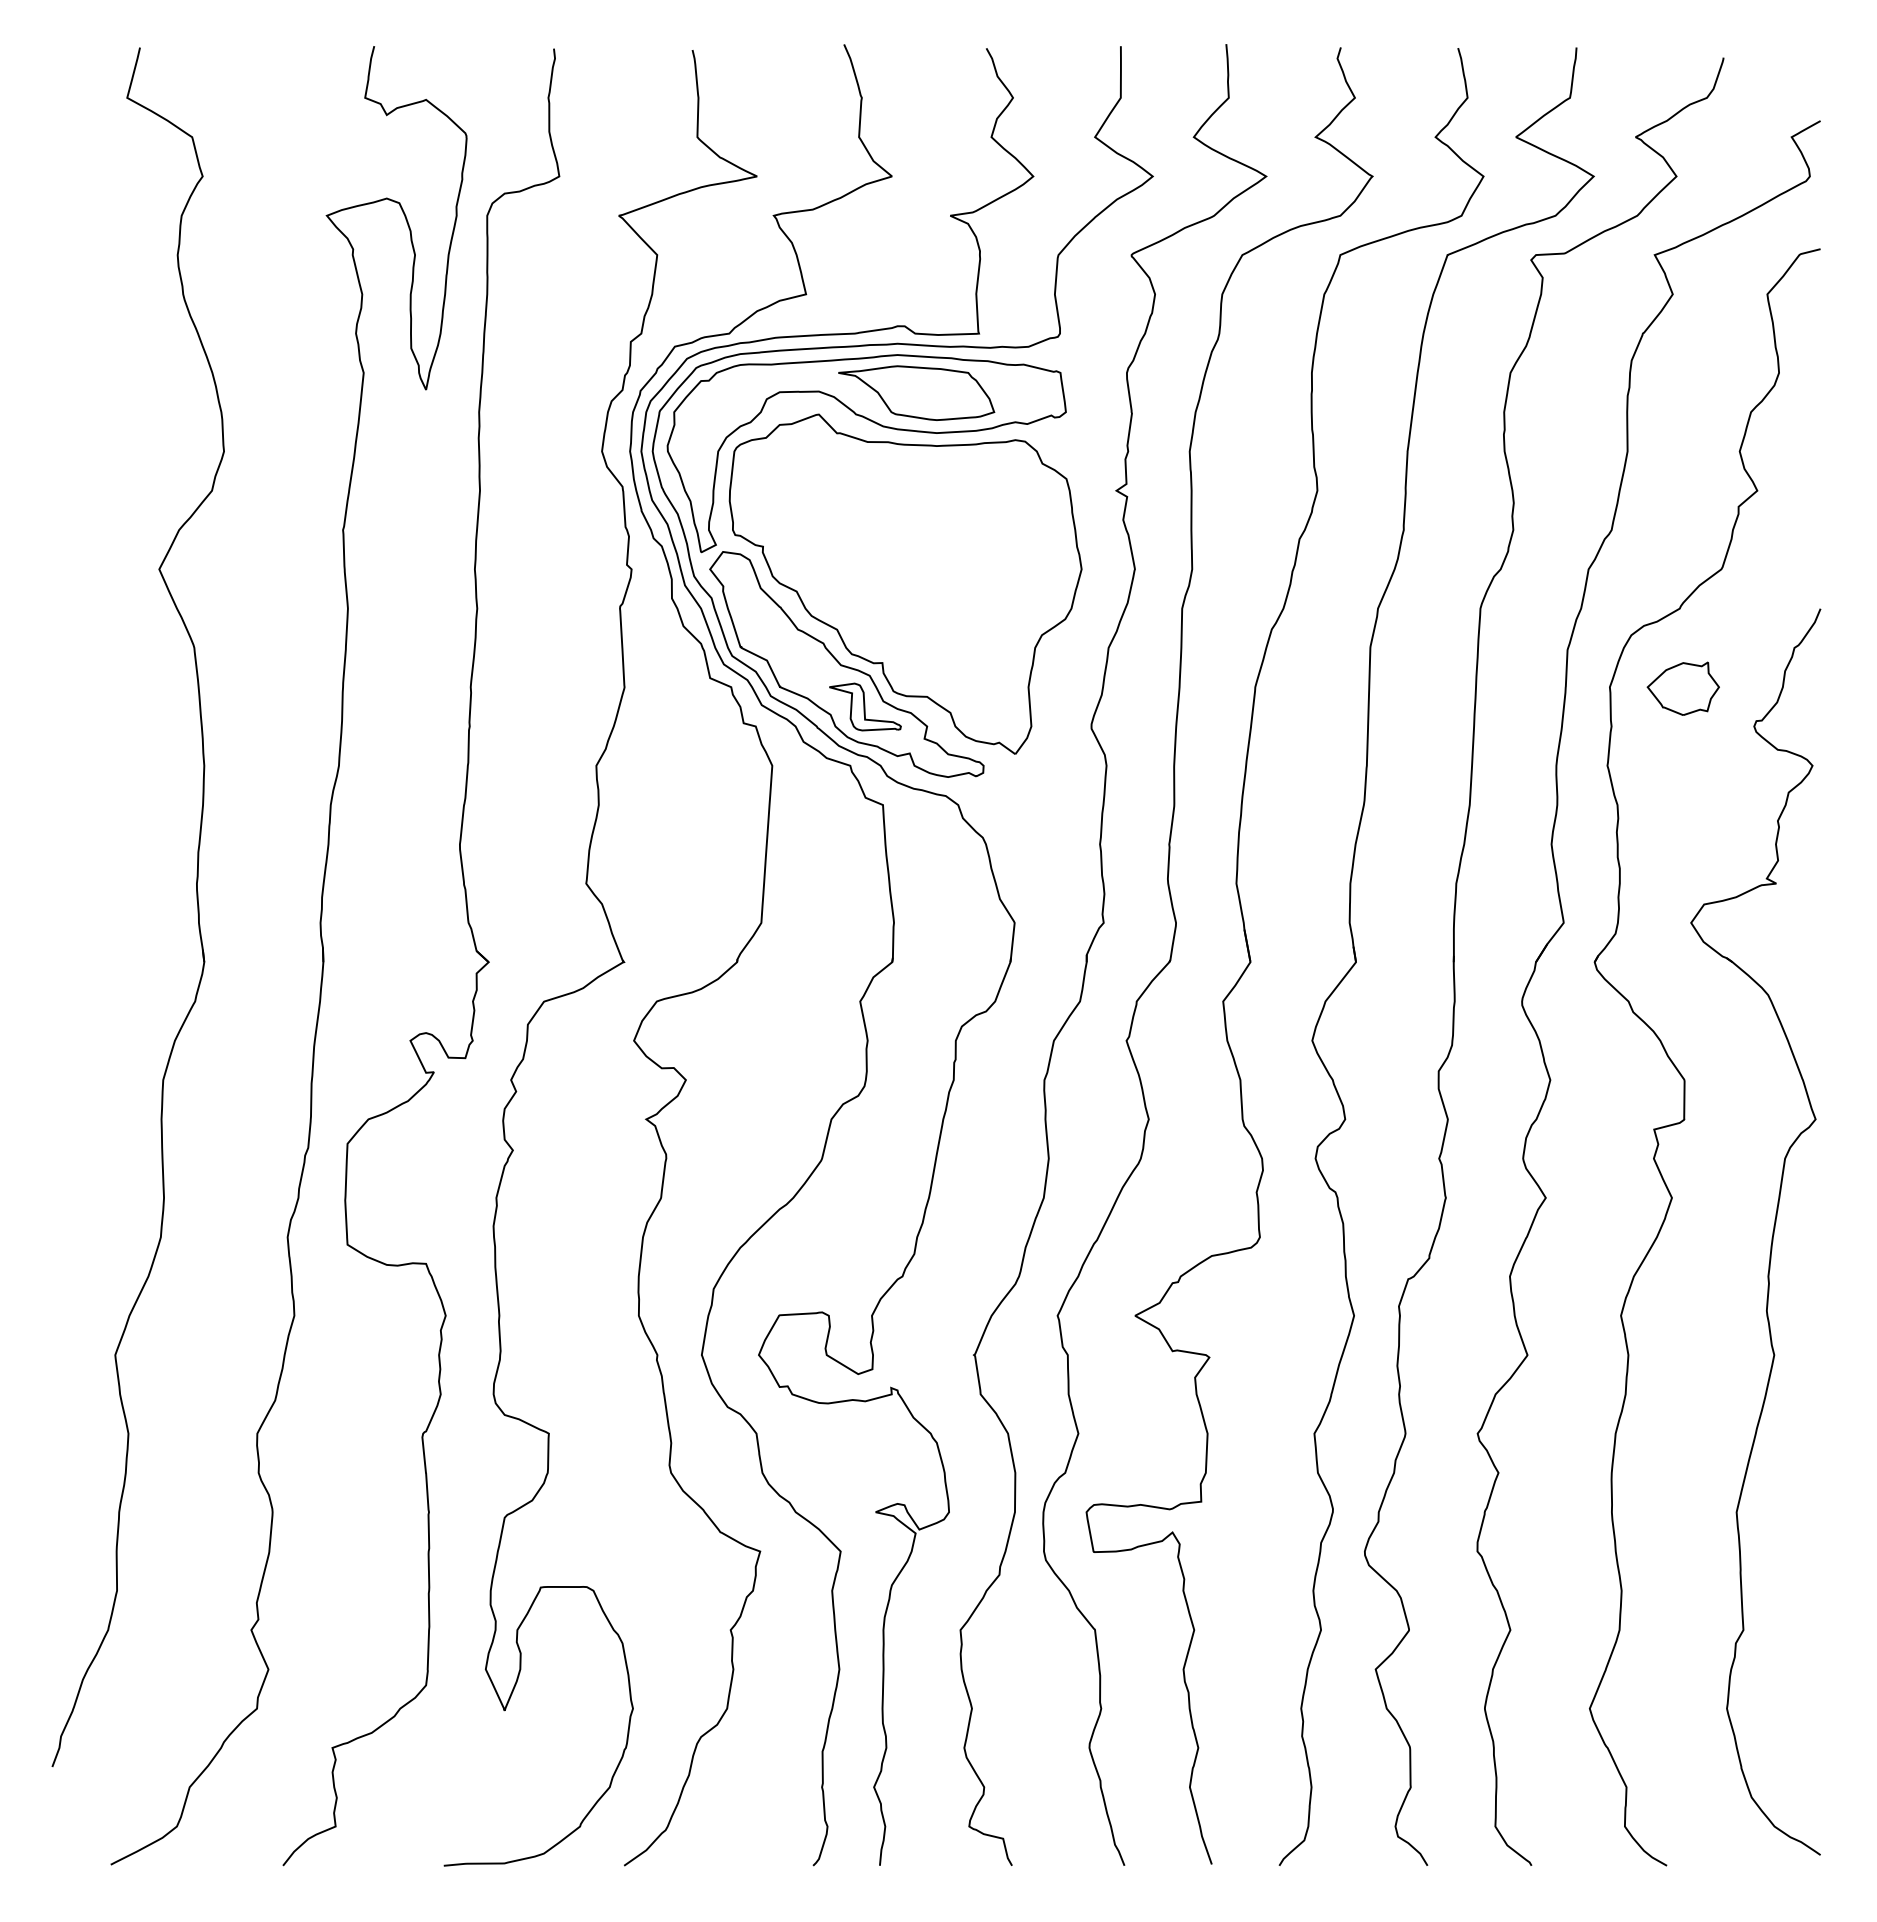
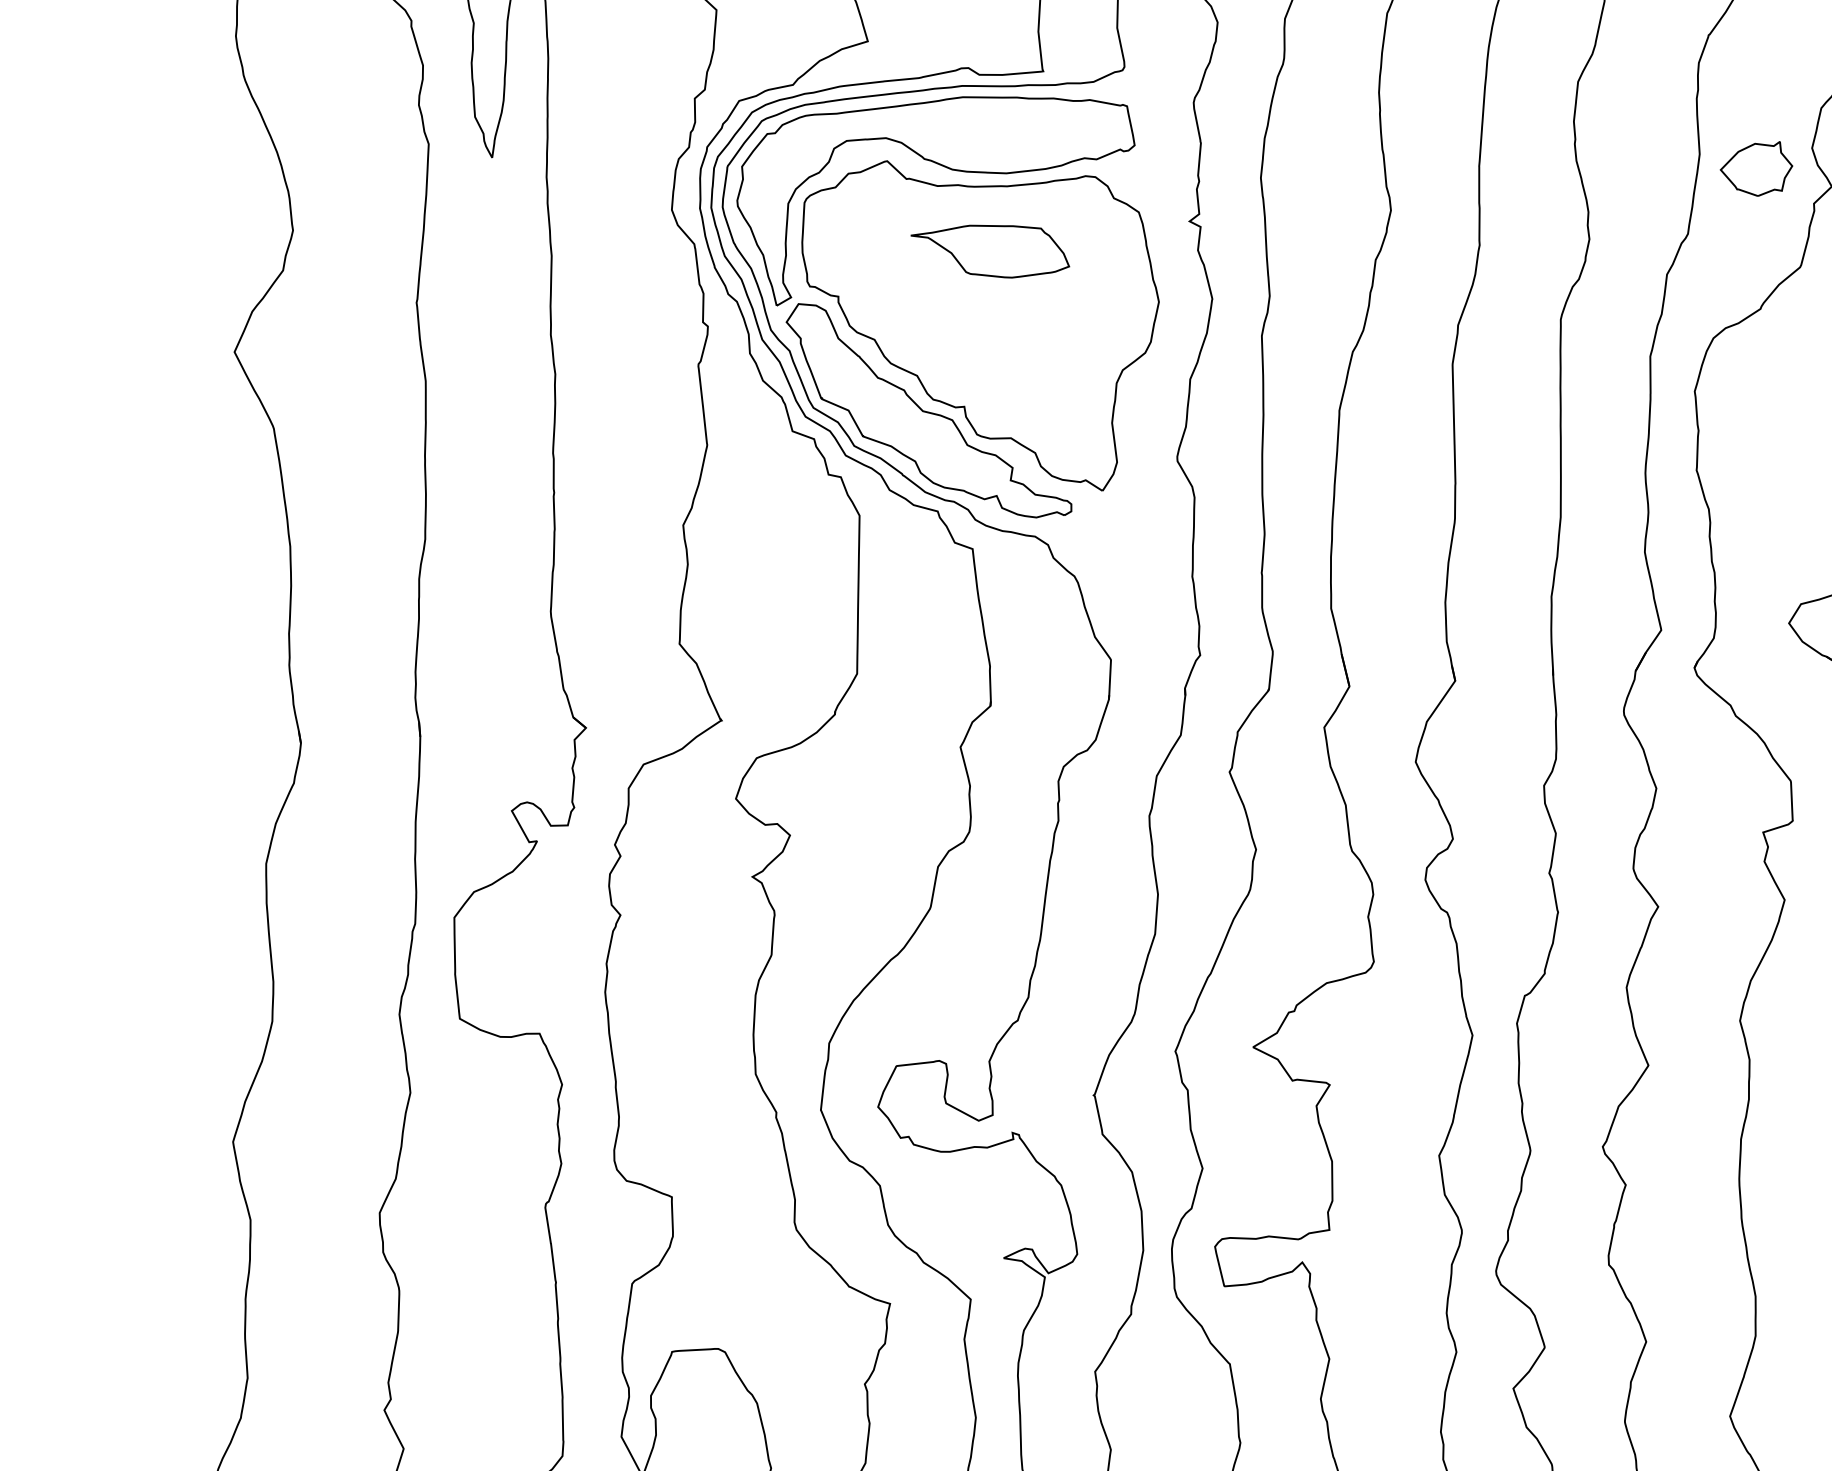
part: (916, 392) -> (990, 251), moved
part: (1682, 688) -> (1755, 169), moved
part: (865, 706) -> (949, 451), removed

